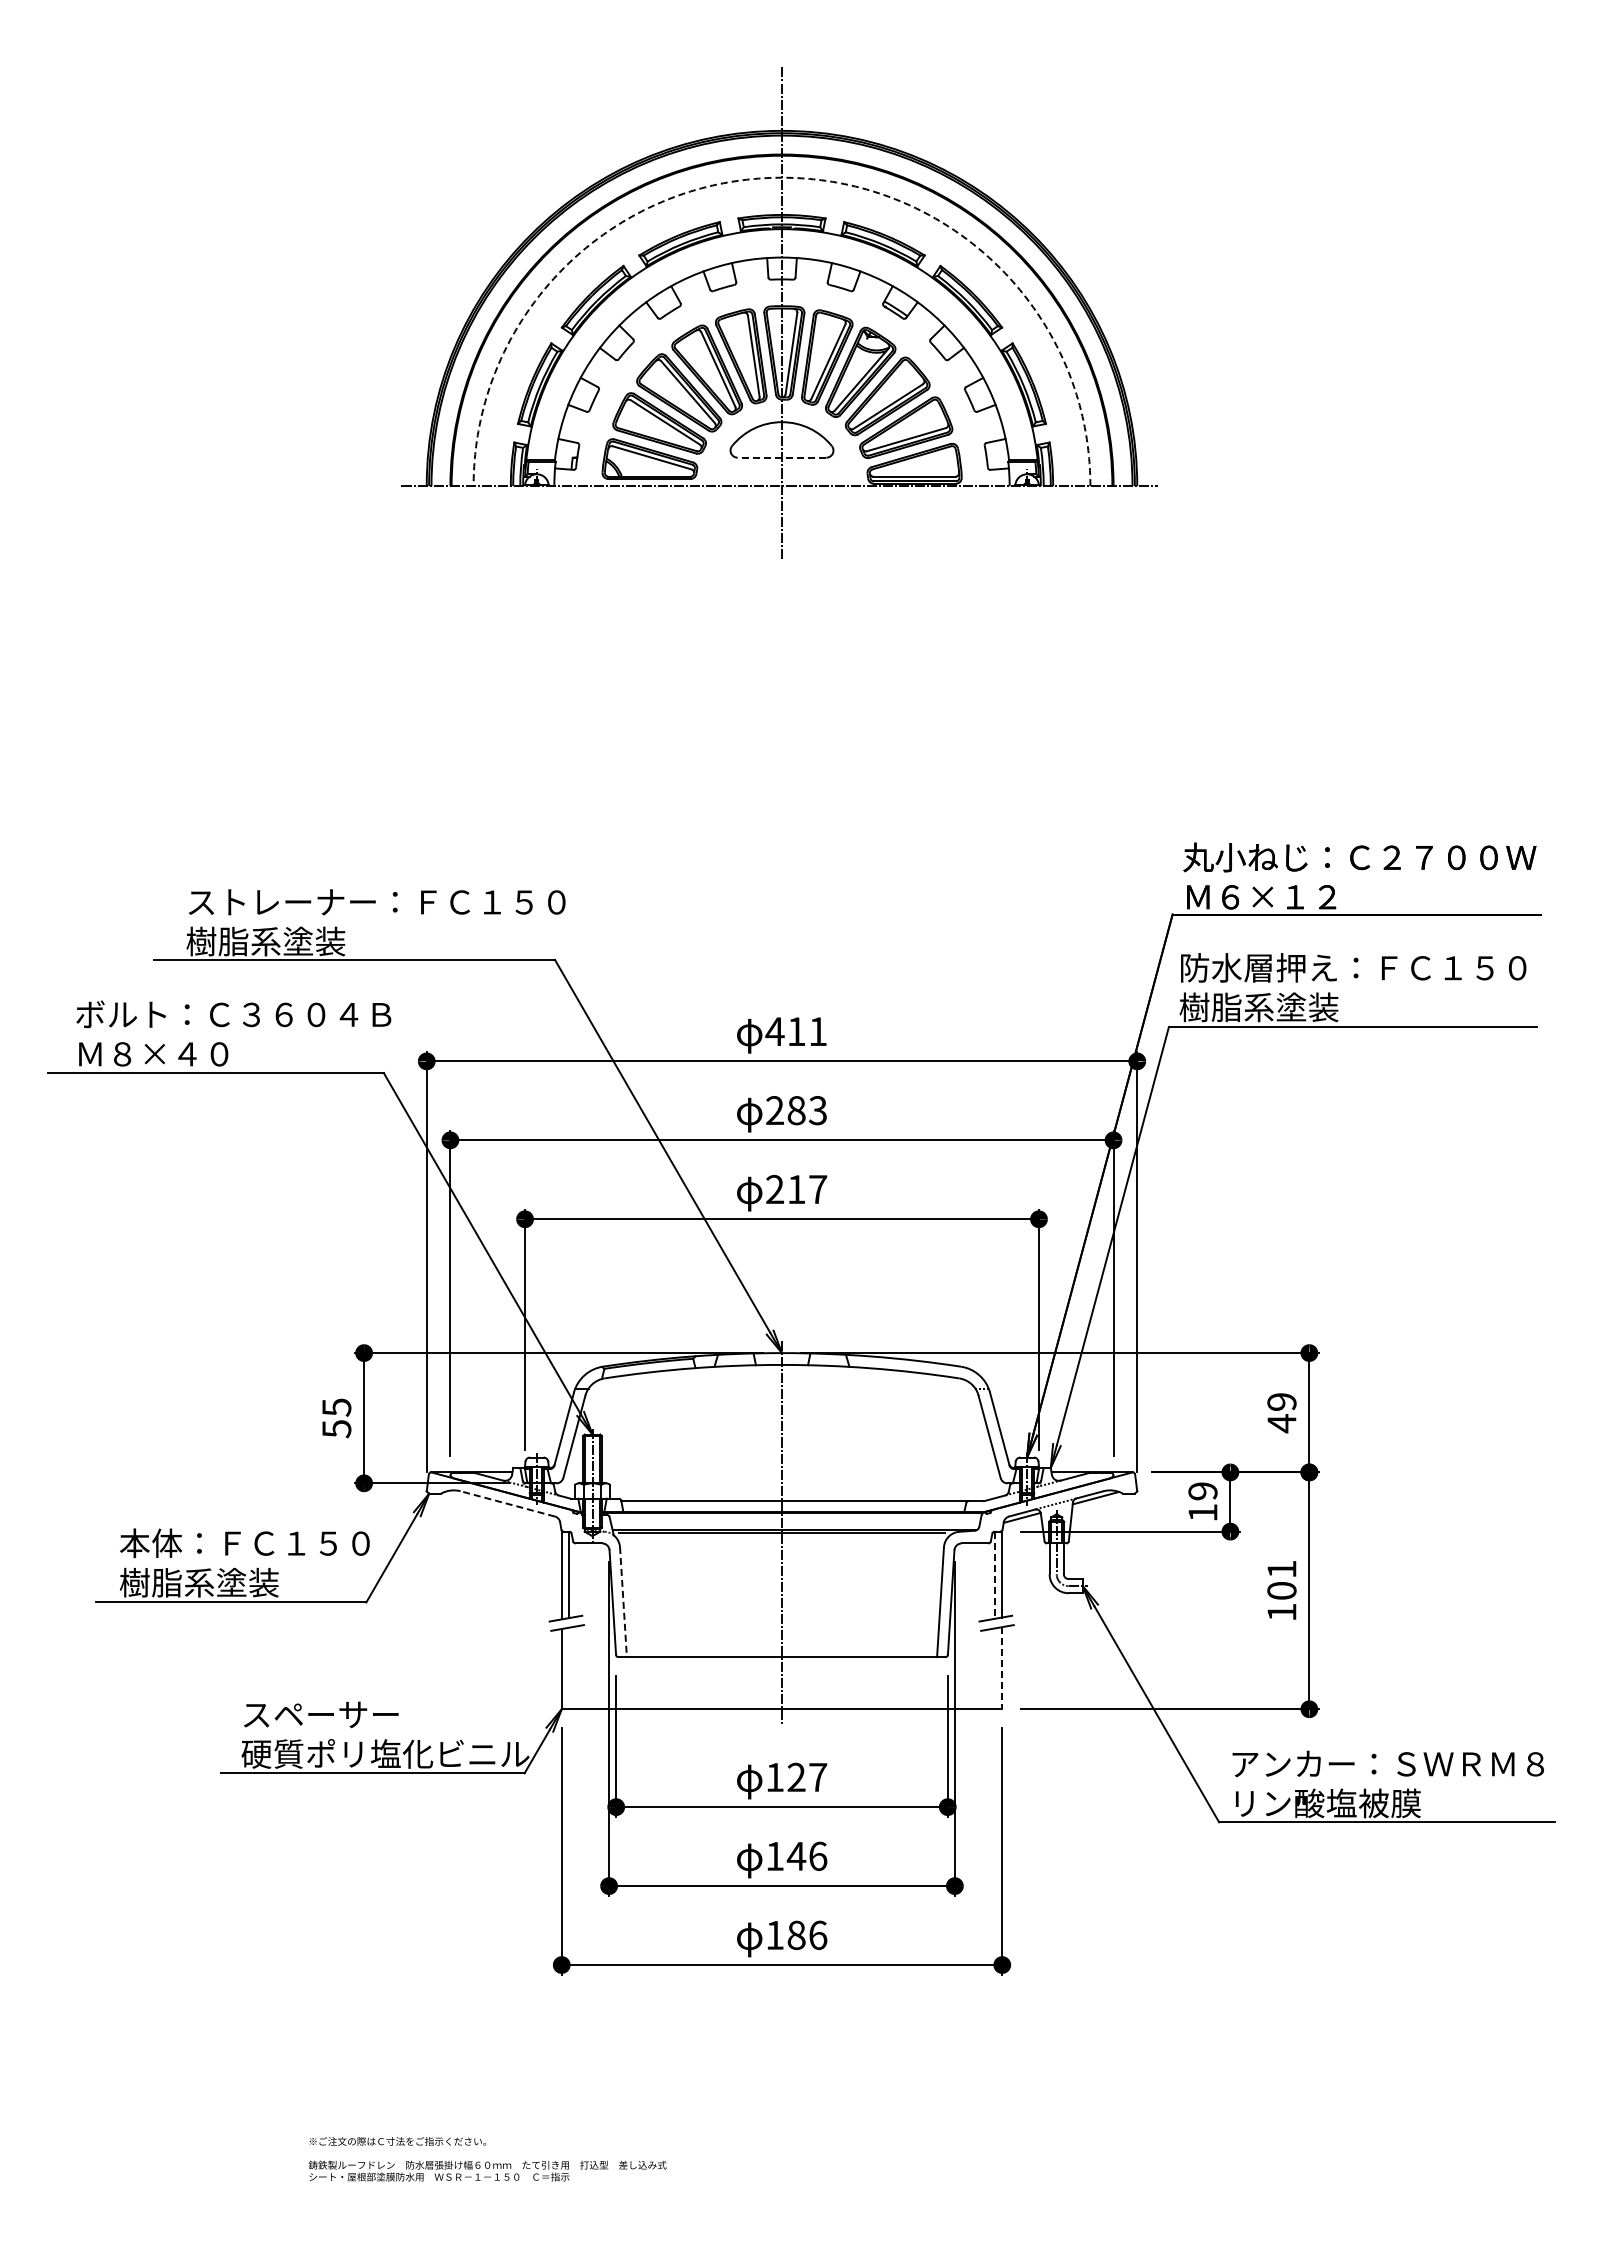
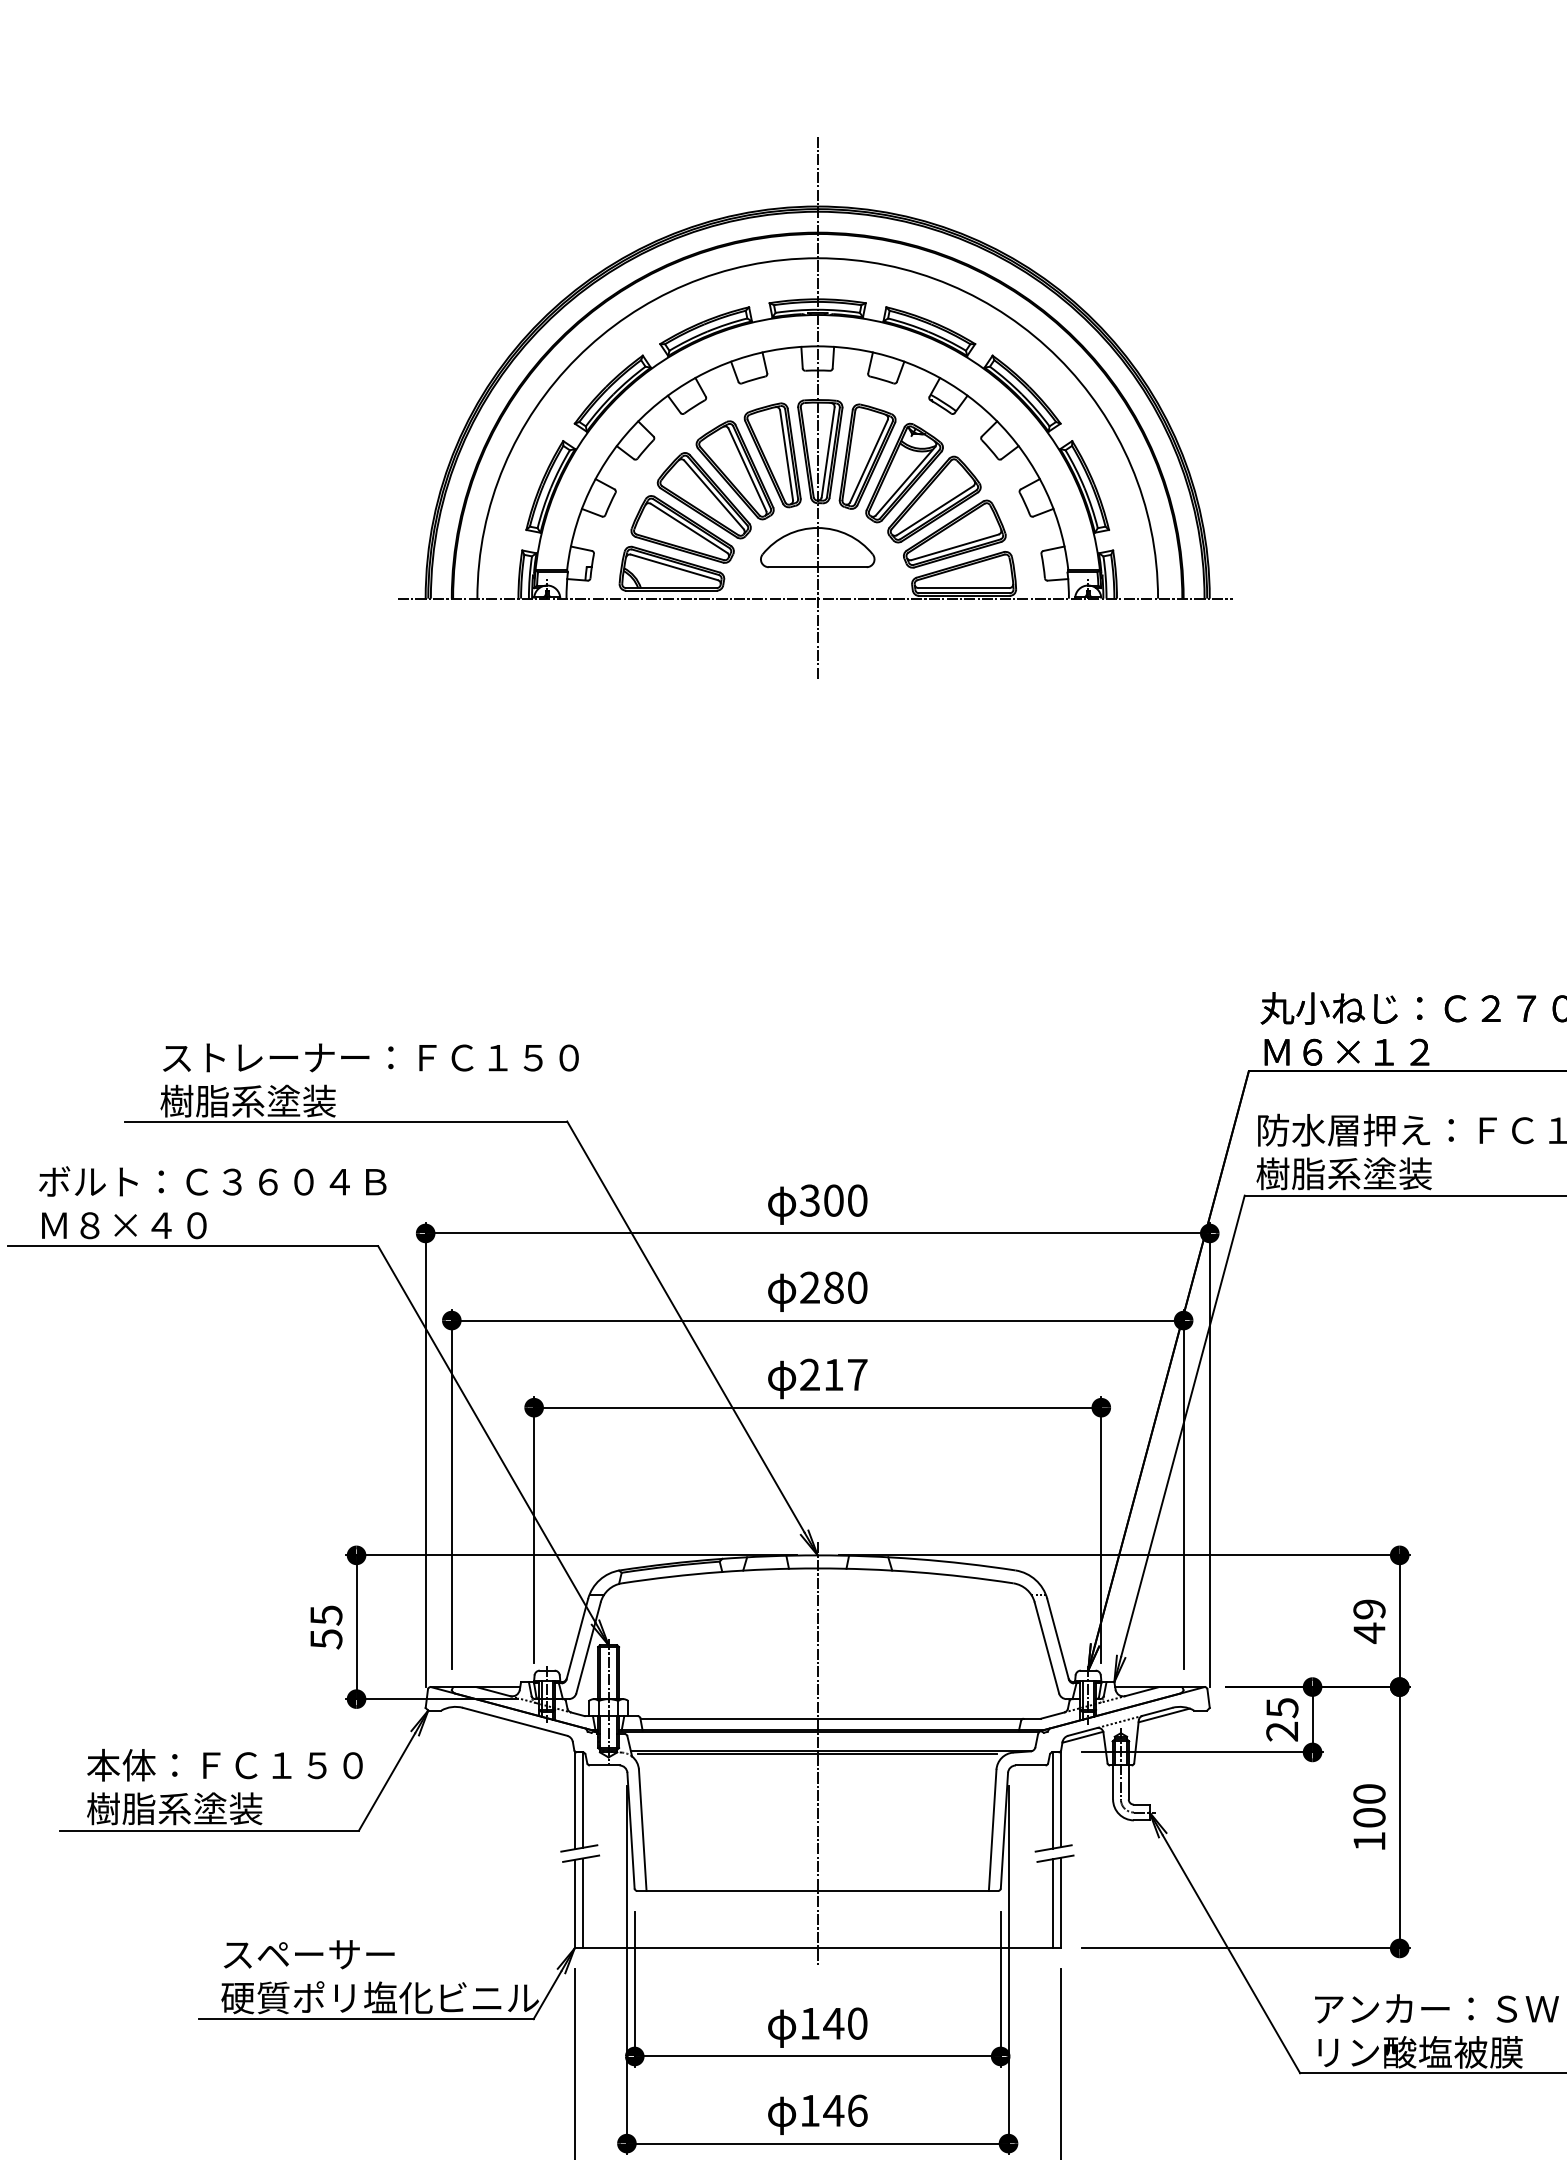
arc: (782, 177) -> (818, 257), dashed -> solid
line: (781, 457) -> (817, 567), dashed -> solid
text: (796, 1031) -> (833, 1200), 411 -> 300
text: (817, 1110) -> (856, 1287), 283 -> 280
text: (1202, 1501) -> (1281, 1719), 19 -> 25
line: (507, 1503) -> (514, 1721), dashed -> solid
text: (1281, 1569) -> (1368, 1794), 101 -> 100
line: (995, 1575) -> (1053, 1800), dashed -> solid
line: (623, 1602) -> (642, 1830), dashed -> solid
line: (568, 1668) -> (582, 1903), added
line: (995, 1668) -> (1053, 1903), added
line: (1002, 1668) -> (1061, 1903), dashed -> solid
text: (806, 1777) -> (844, 2023), 127 -> 140

